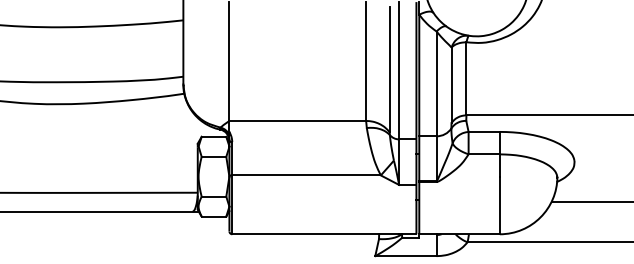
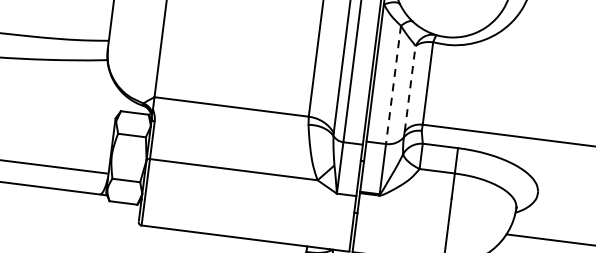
line: (436, 84) -> (393, 85), solid -> dashed
line: (451, 85) -> (410, 88), solid -> dashed

